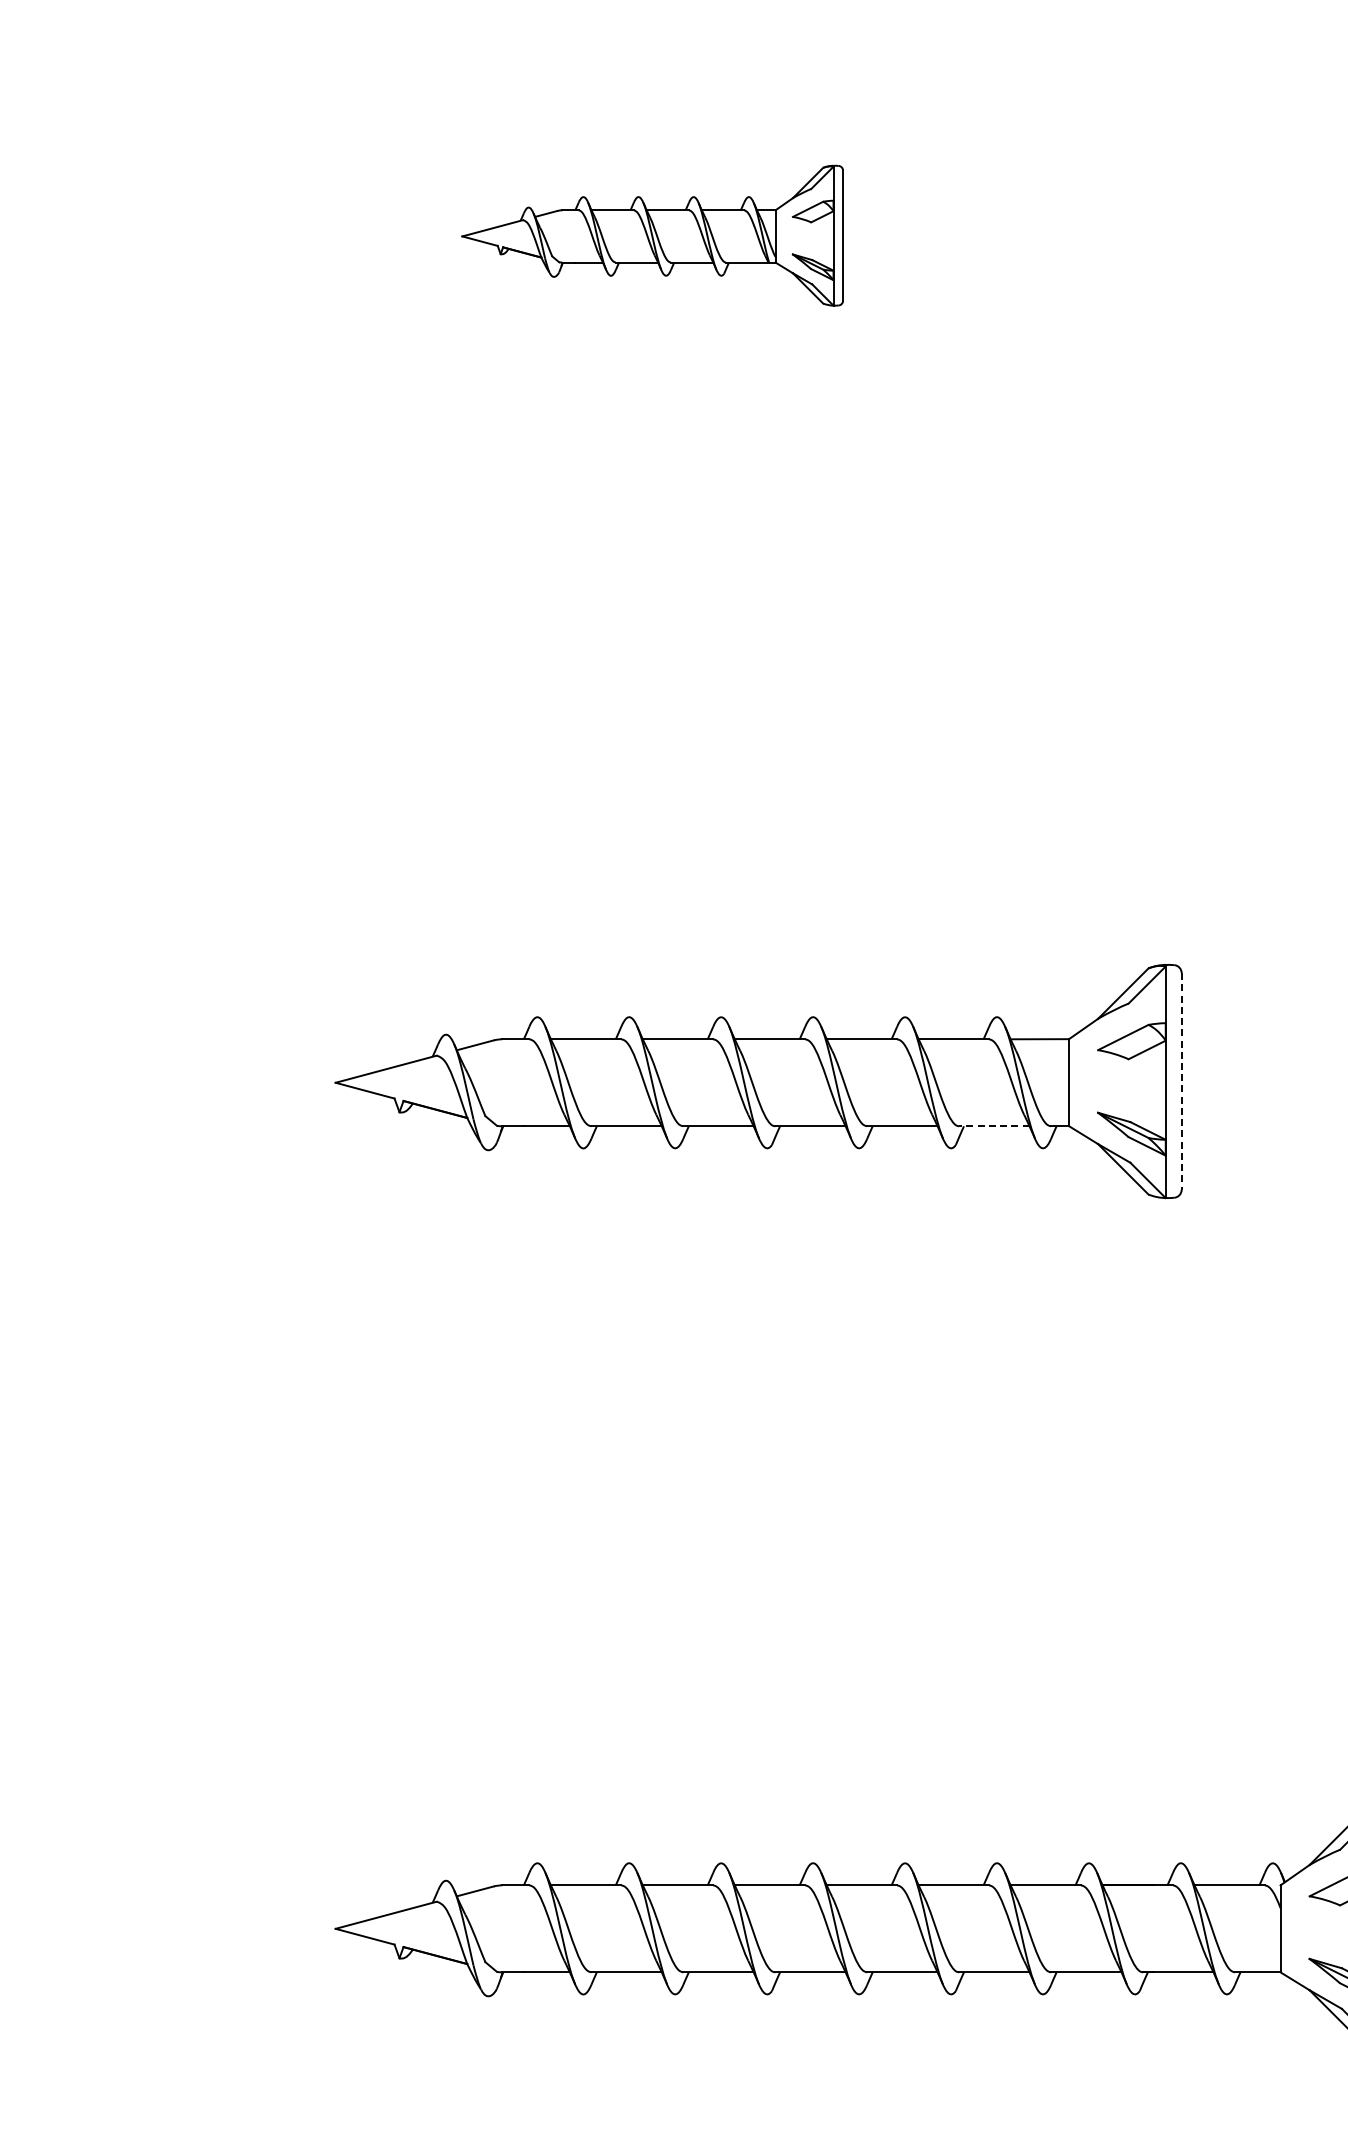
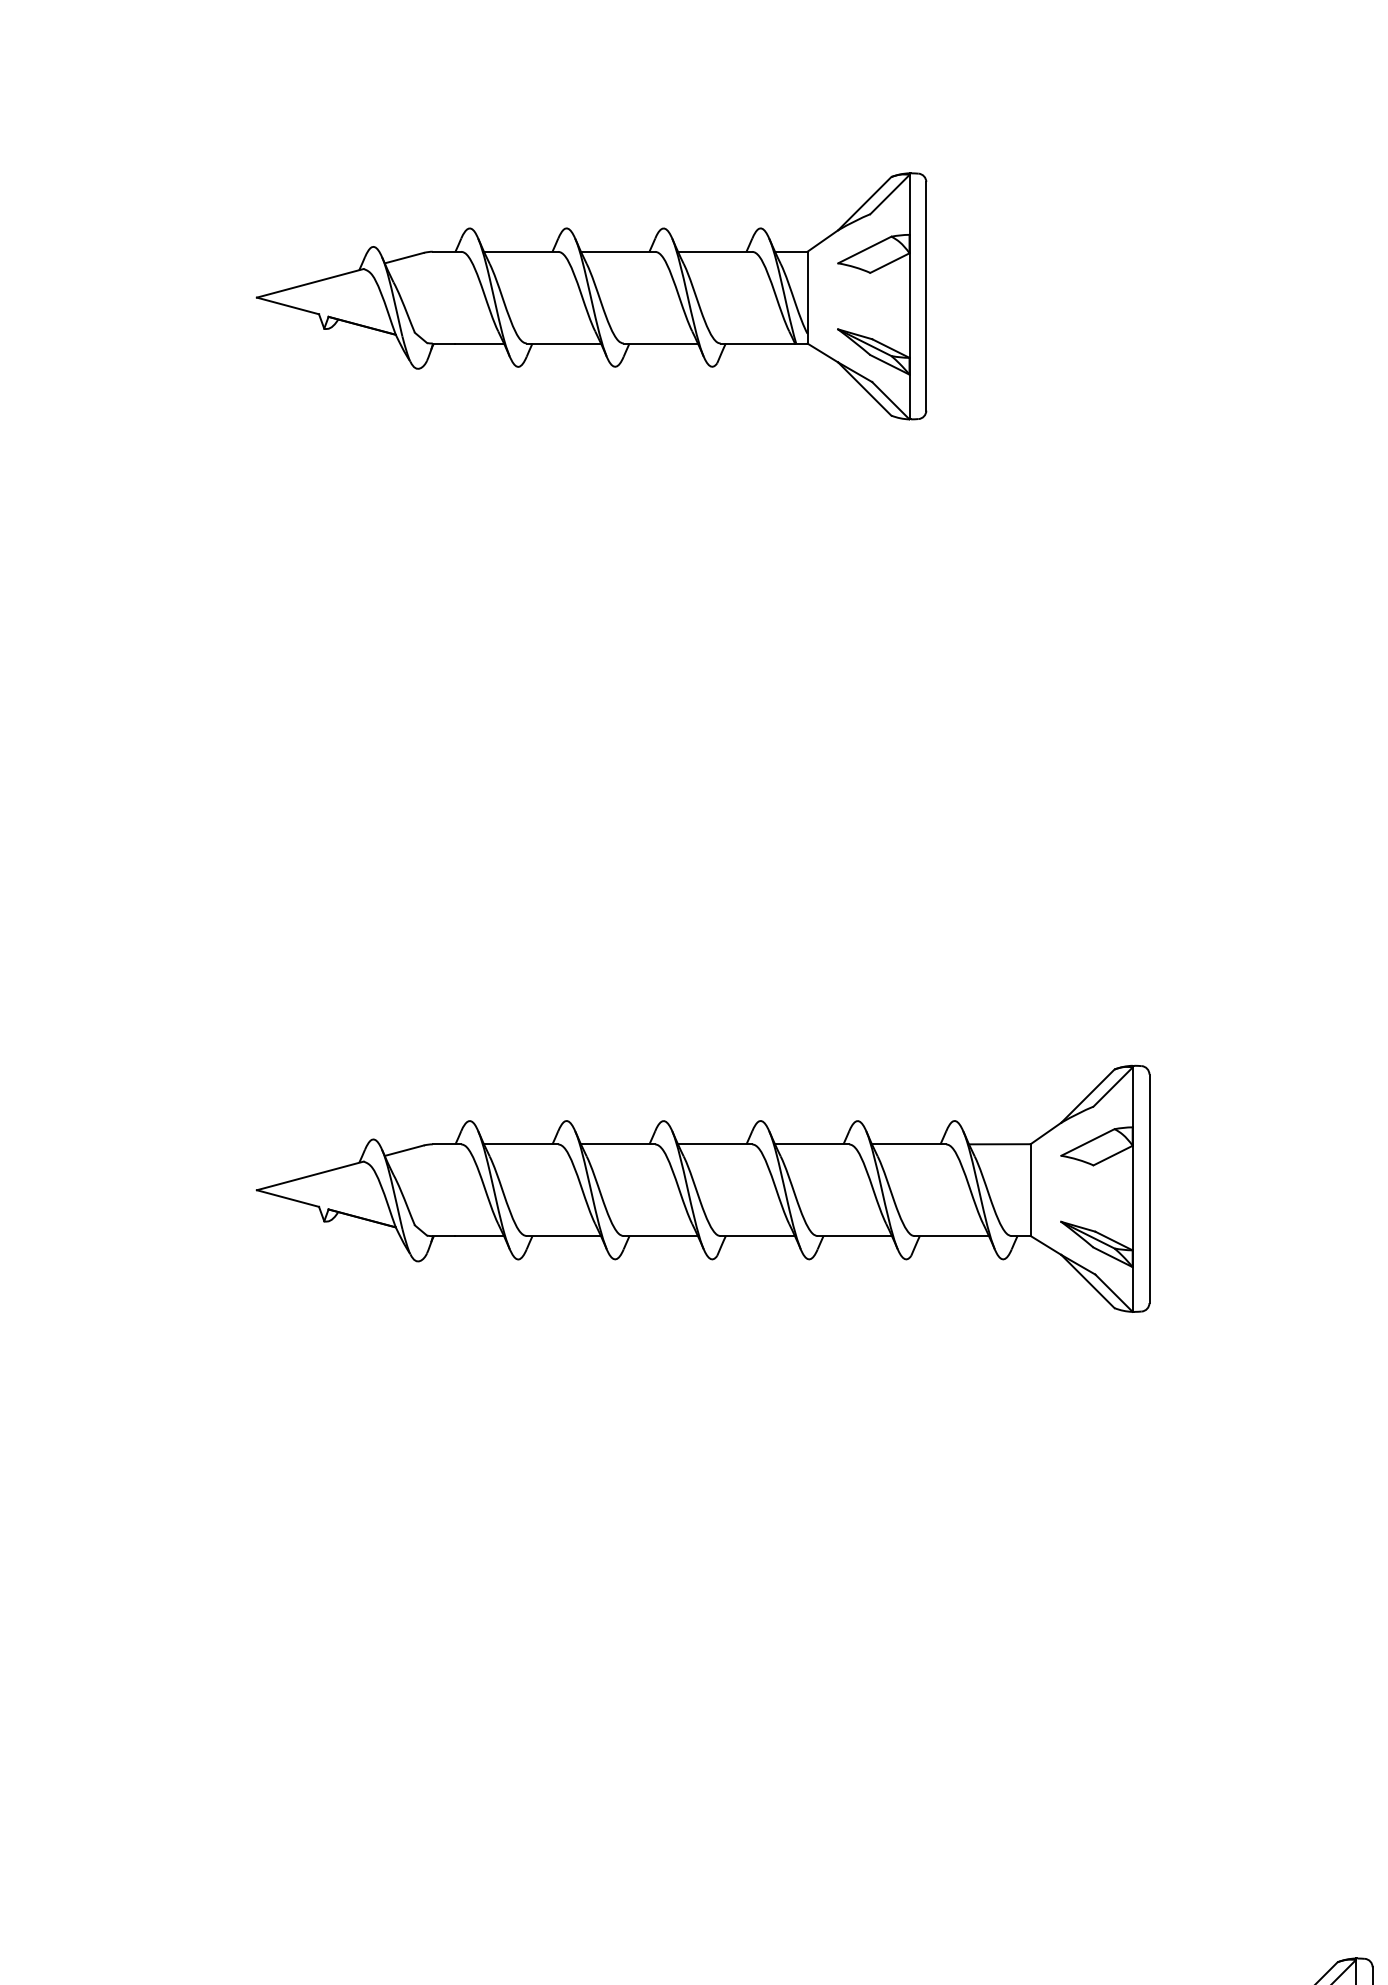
part: (652, 235) -> (591, 296), size x1.67
line: (1181, 1081) -> (1149, 1188), dashed -> solid
line: (993, 1126) -> (950, 1236), dashed -> solid

